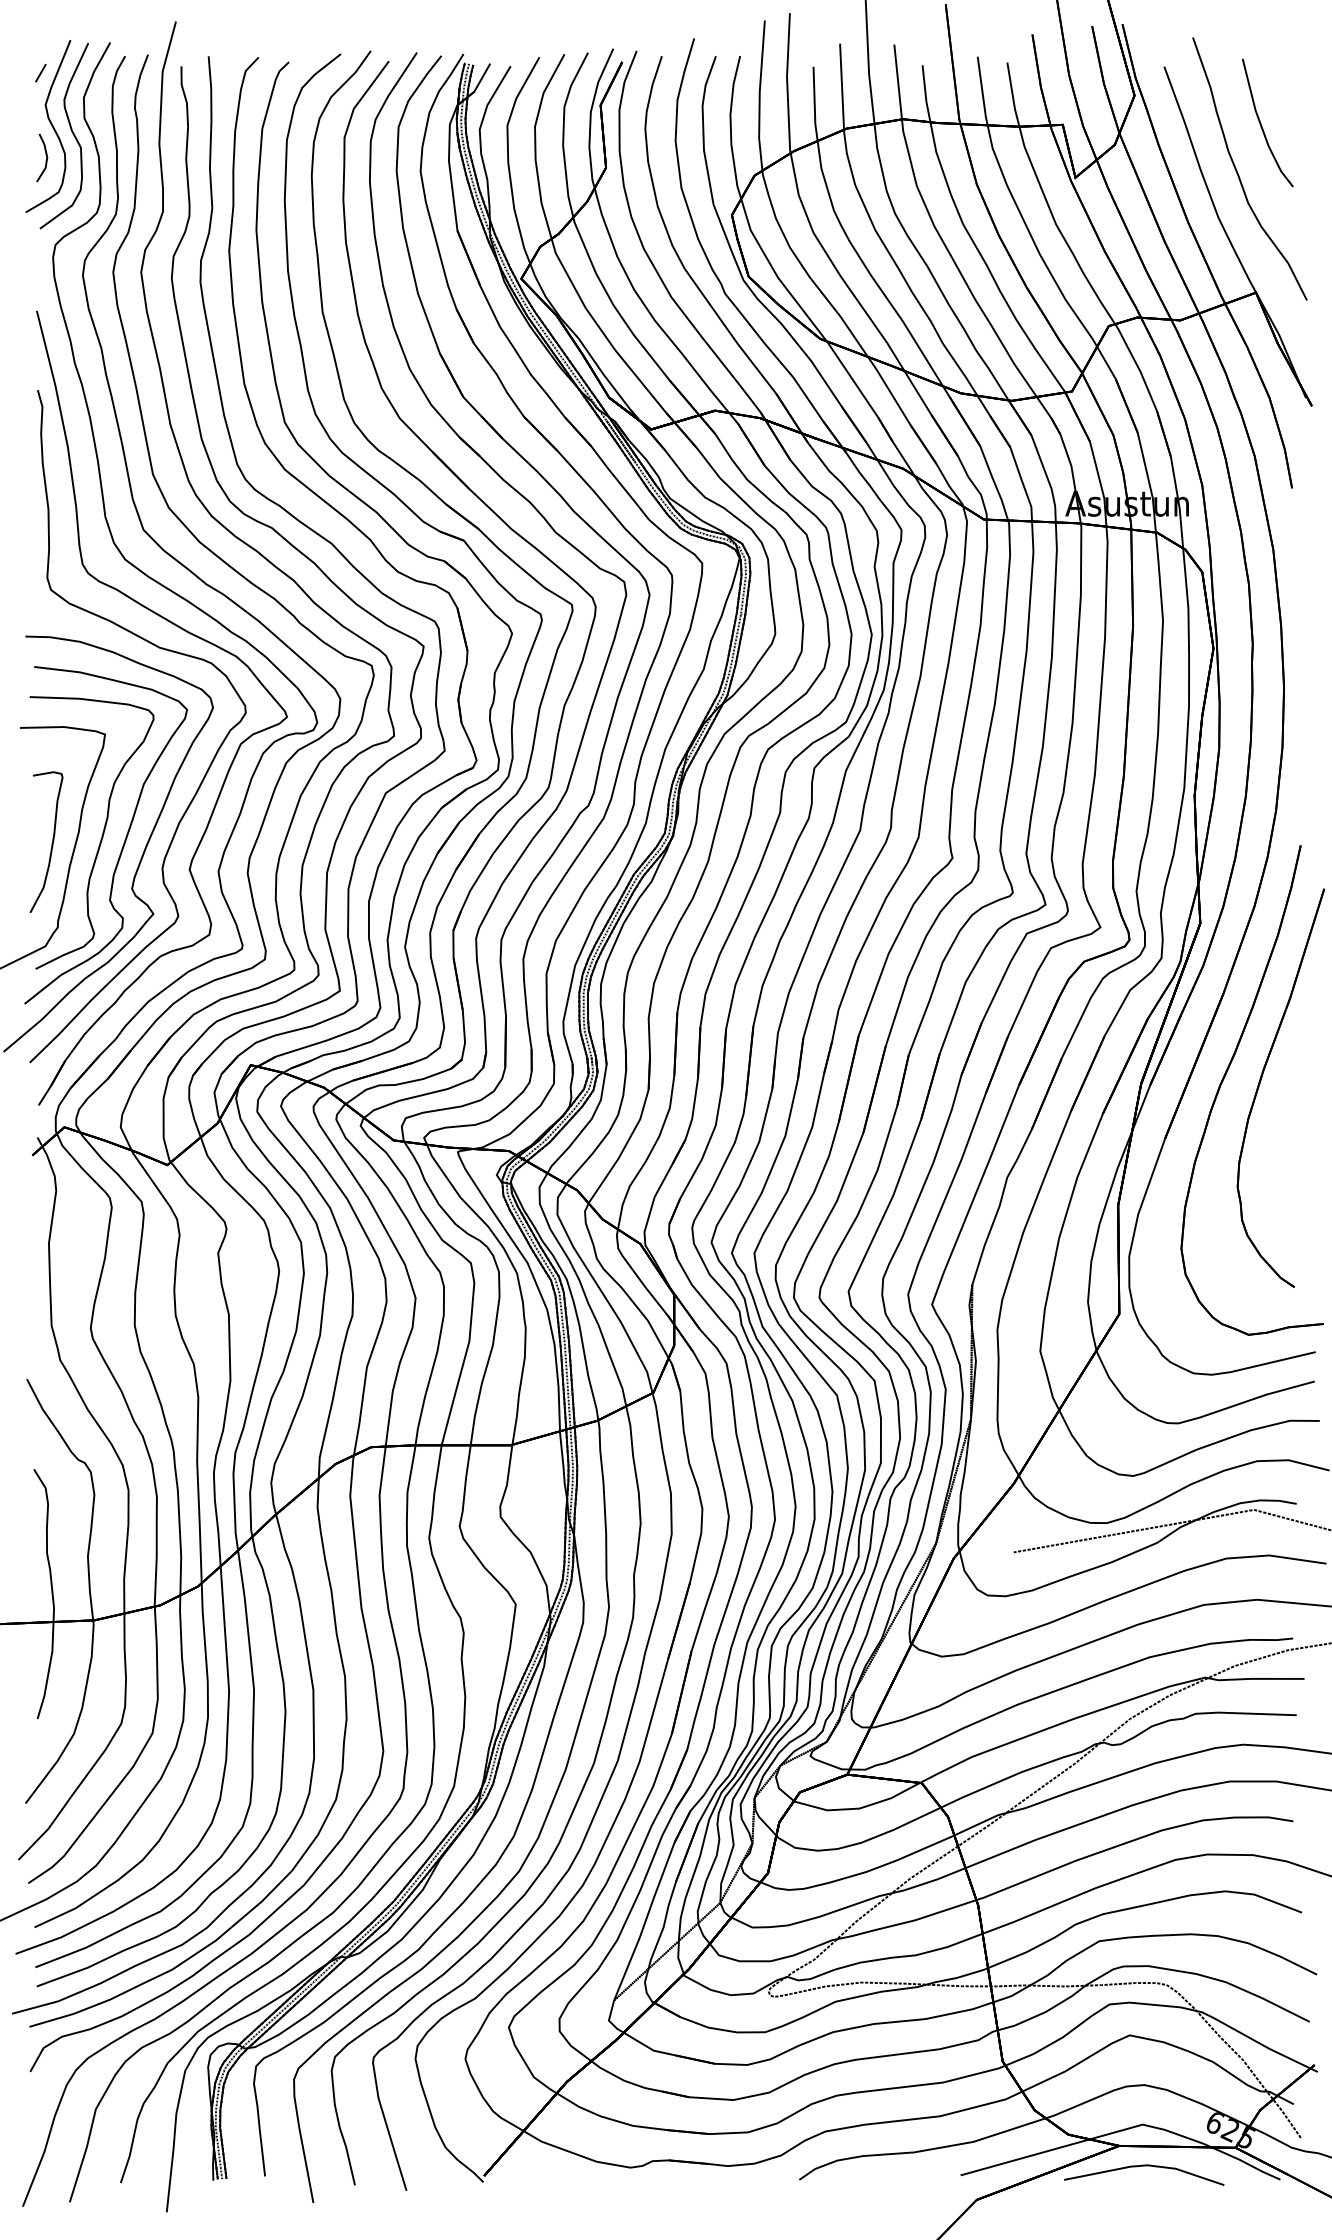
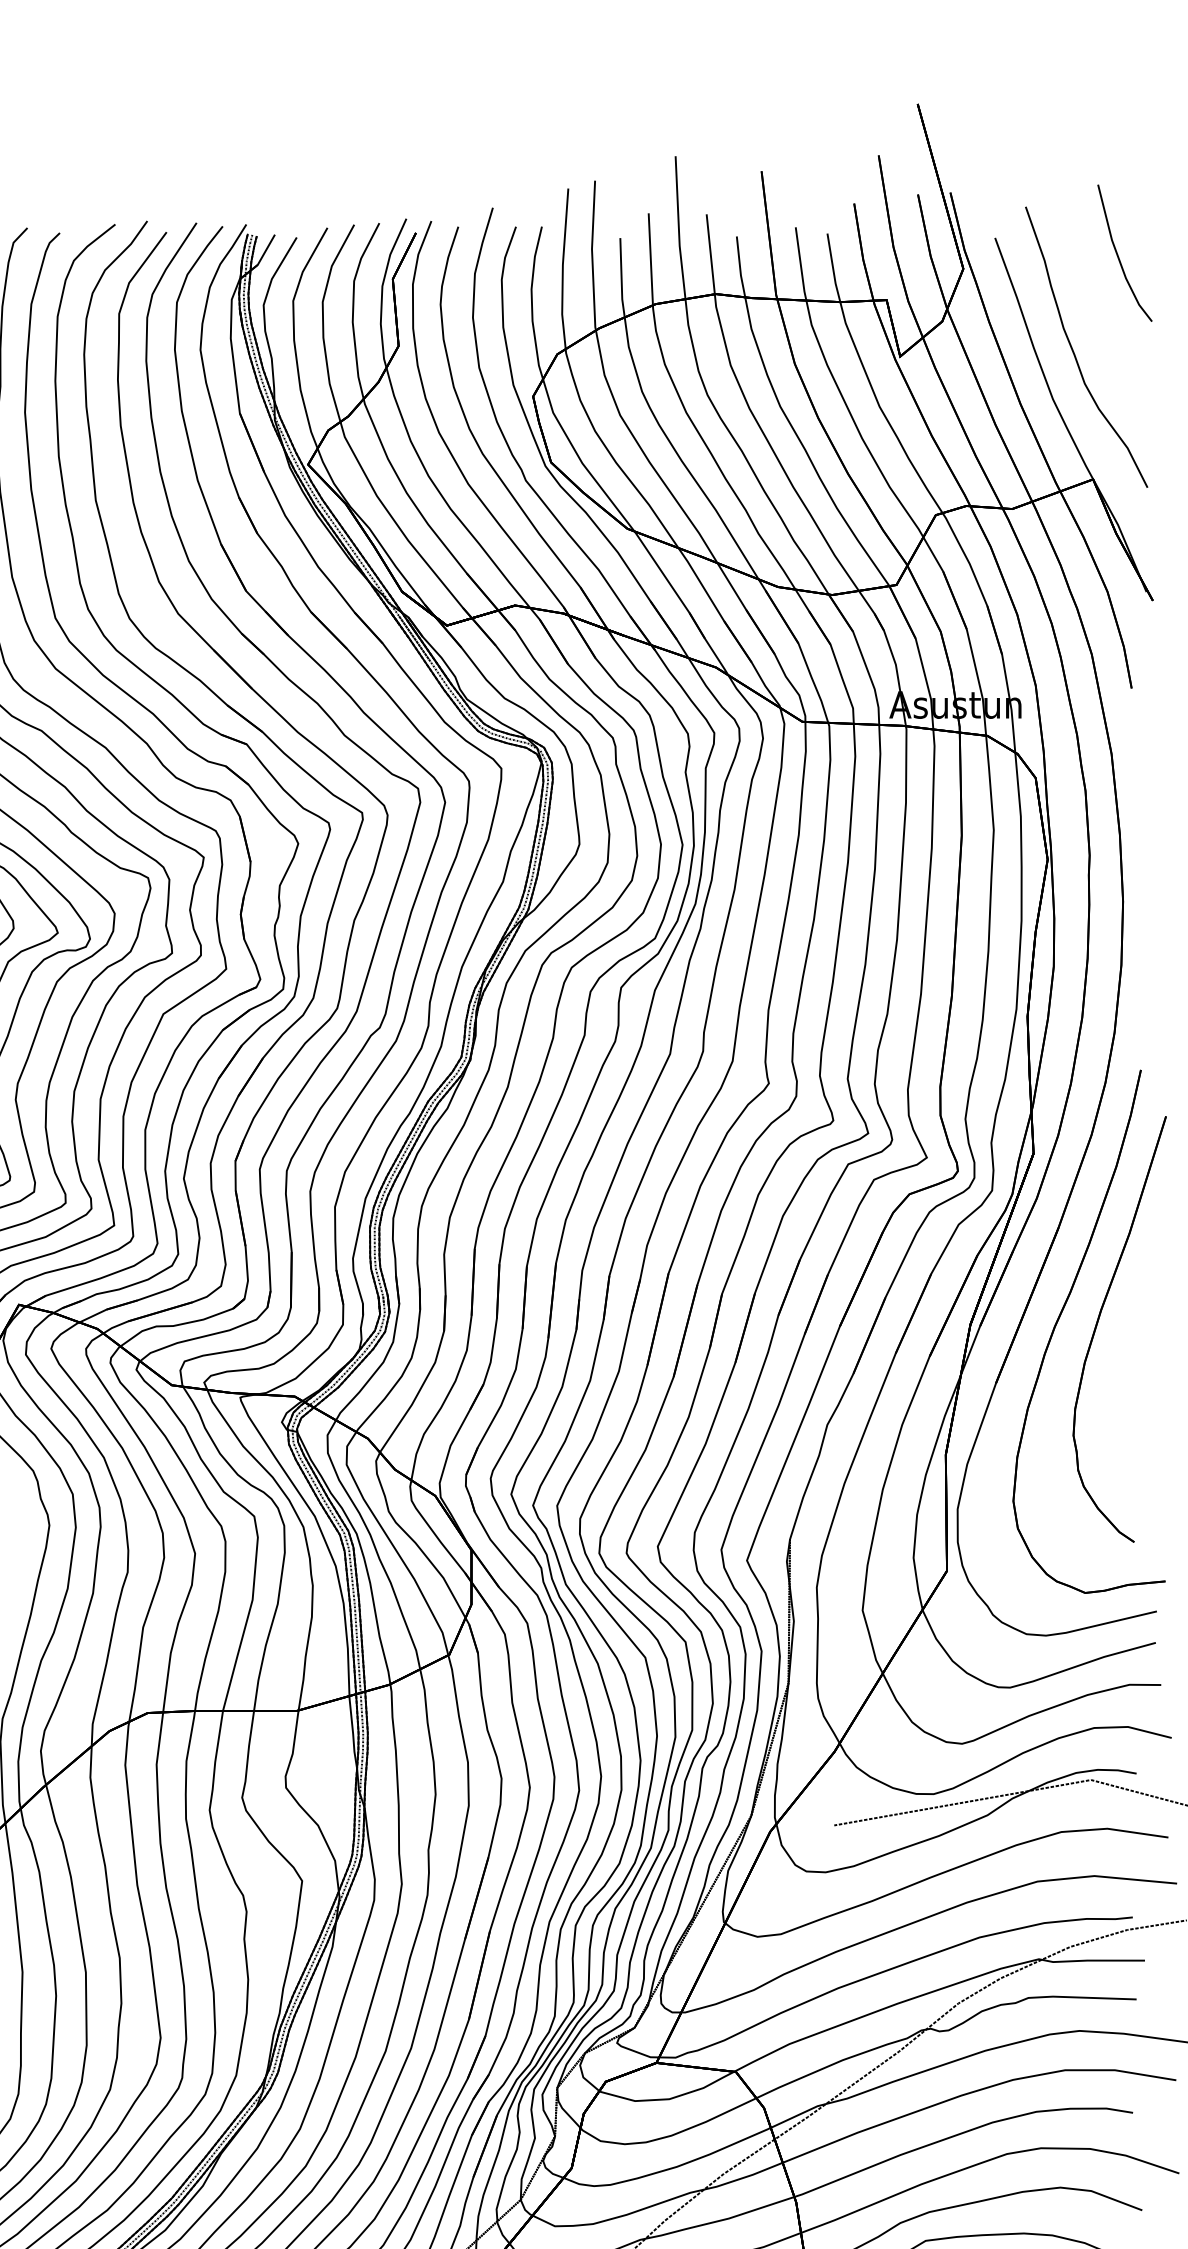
line: (1262, 125) -> (1119, 255), moved

